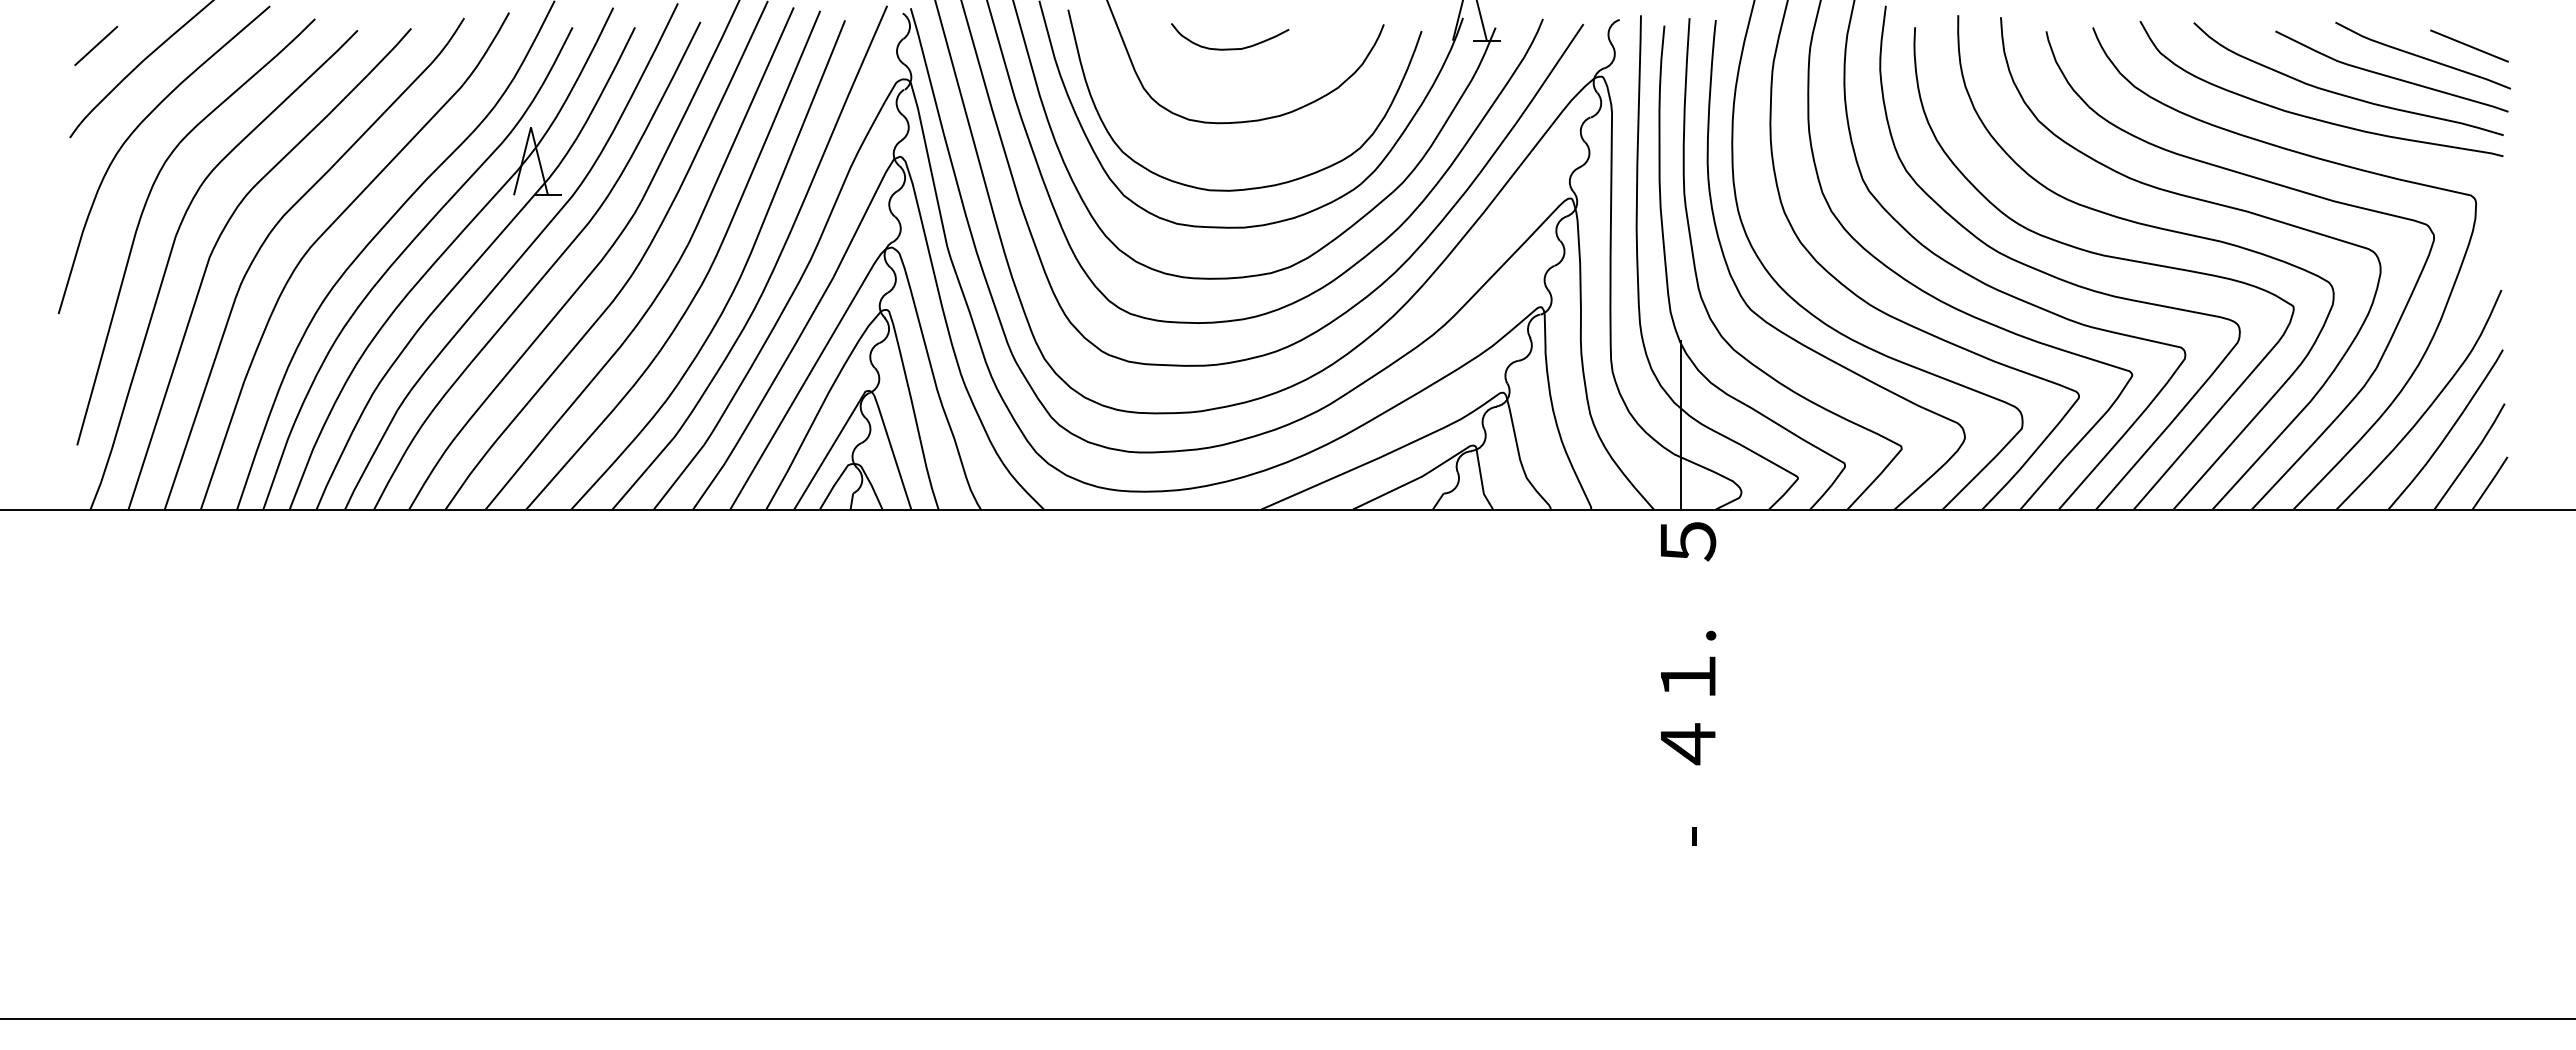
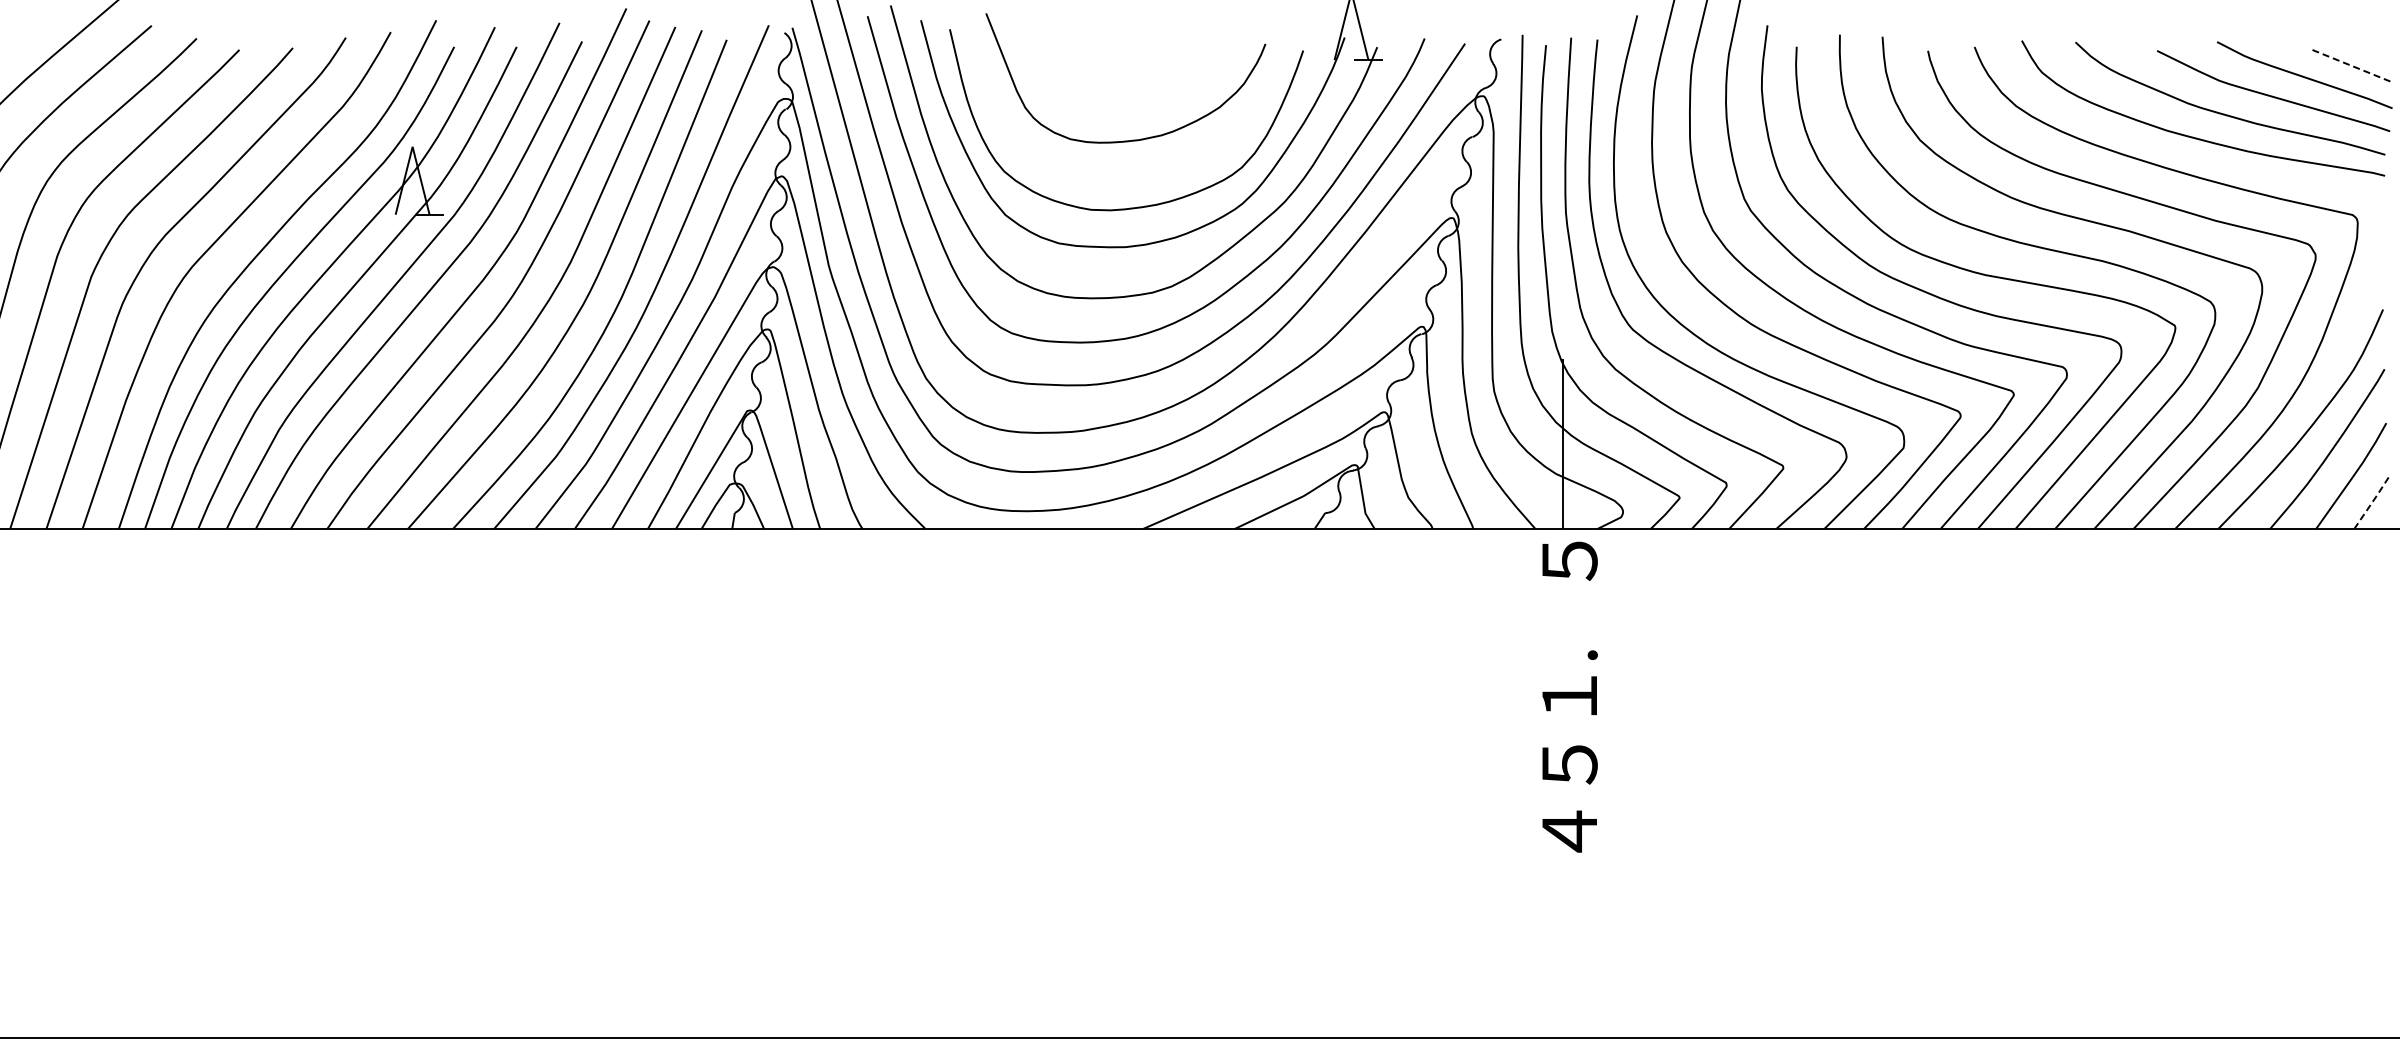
line: (2469, 45) -> (2351, 65), solid -> dashed
curve: (1230, 48) -> (1112, 68), removed
line: (2490, 482) -> (2372, 502), solid -> dashed
text: (1688, 744) -> (1570, 764), ４ -> ５
text: (1688, 818) -> (1570, 838), - -> ４

